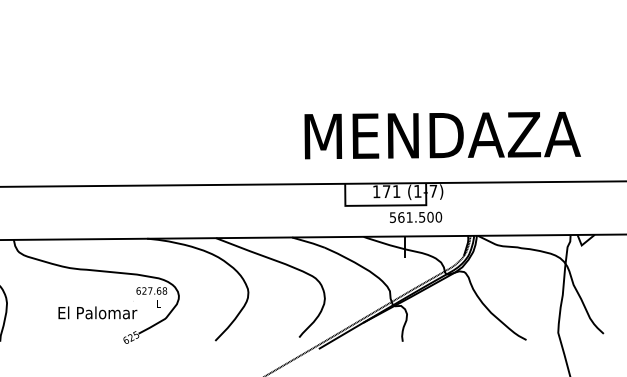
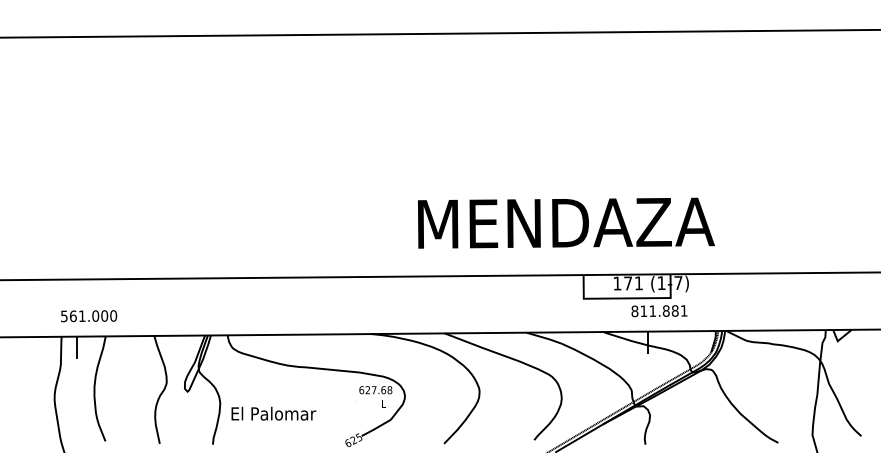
text: (442, 134) -> (566, 222), moved
text: (415, 217) -> (659, 311), 561.500 -> 811.881
text: (97, 312) -> (273, 413), moved

